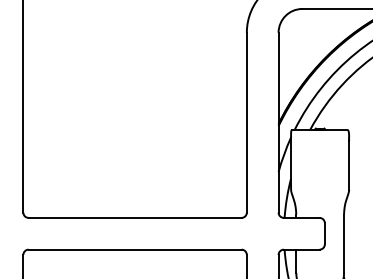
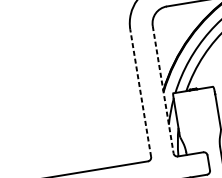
line: (246, 122) -> (140, 93), solid -> dashed
line: (278, 122) -> (163, 89), solid -> dashed

